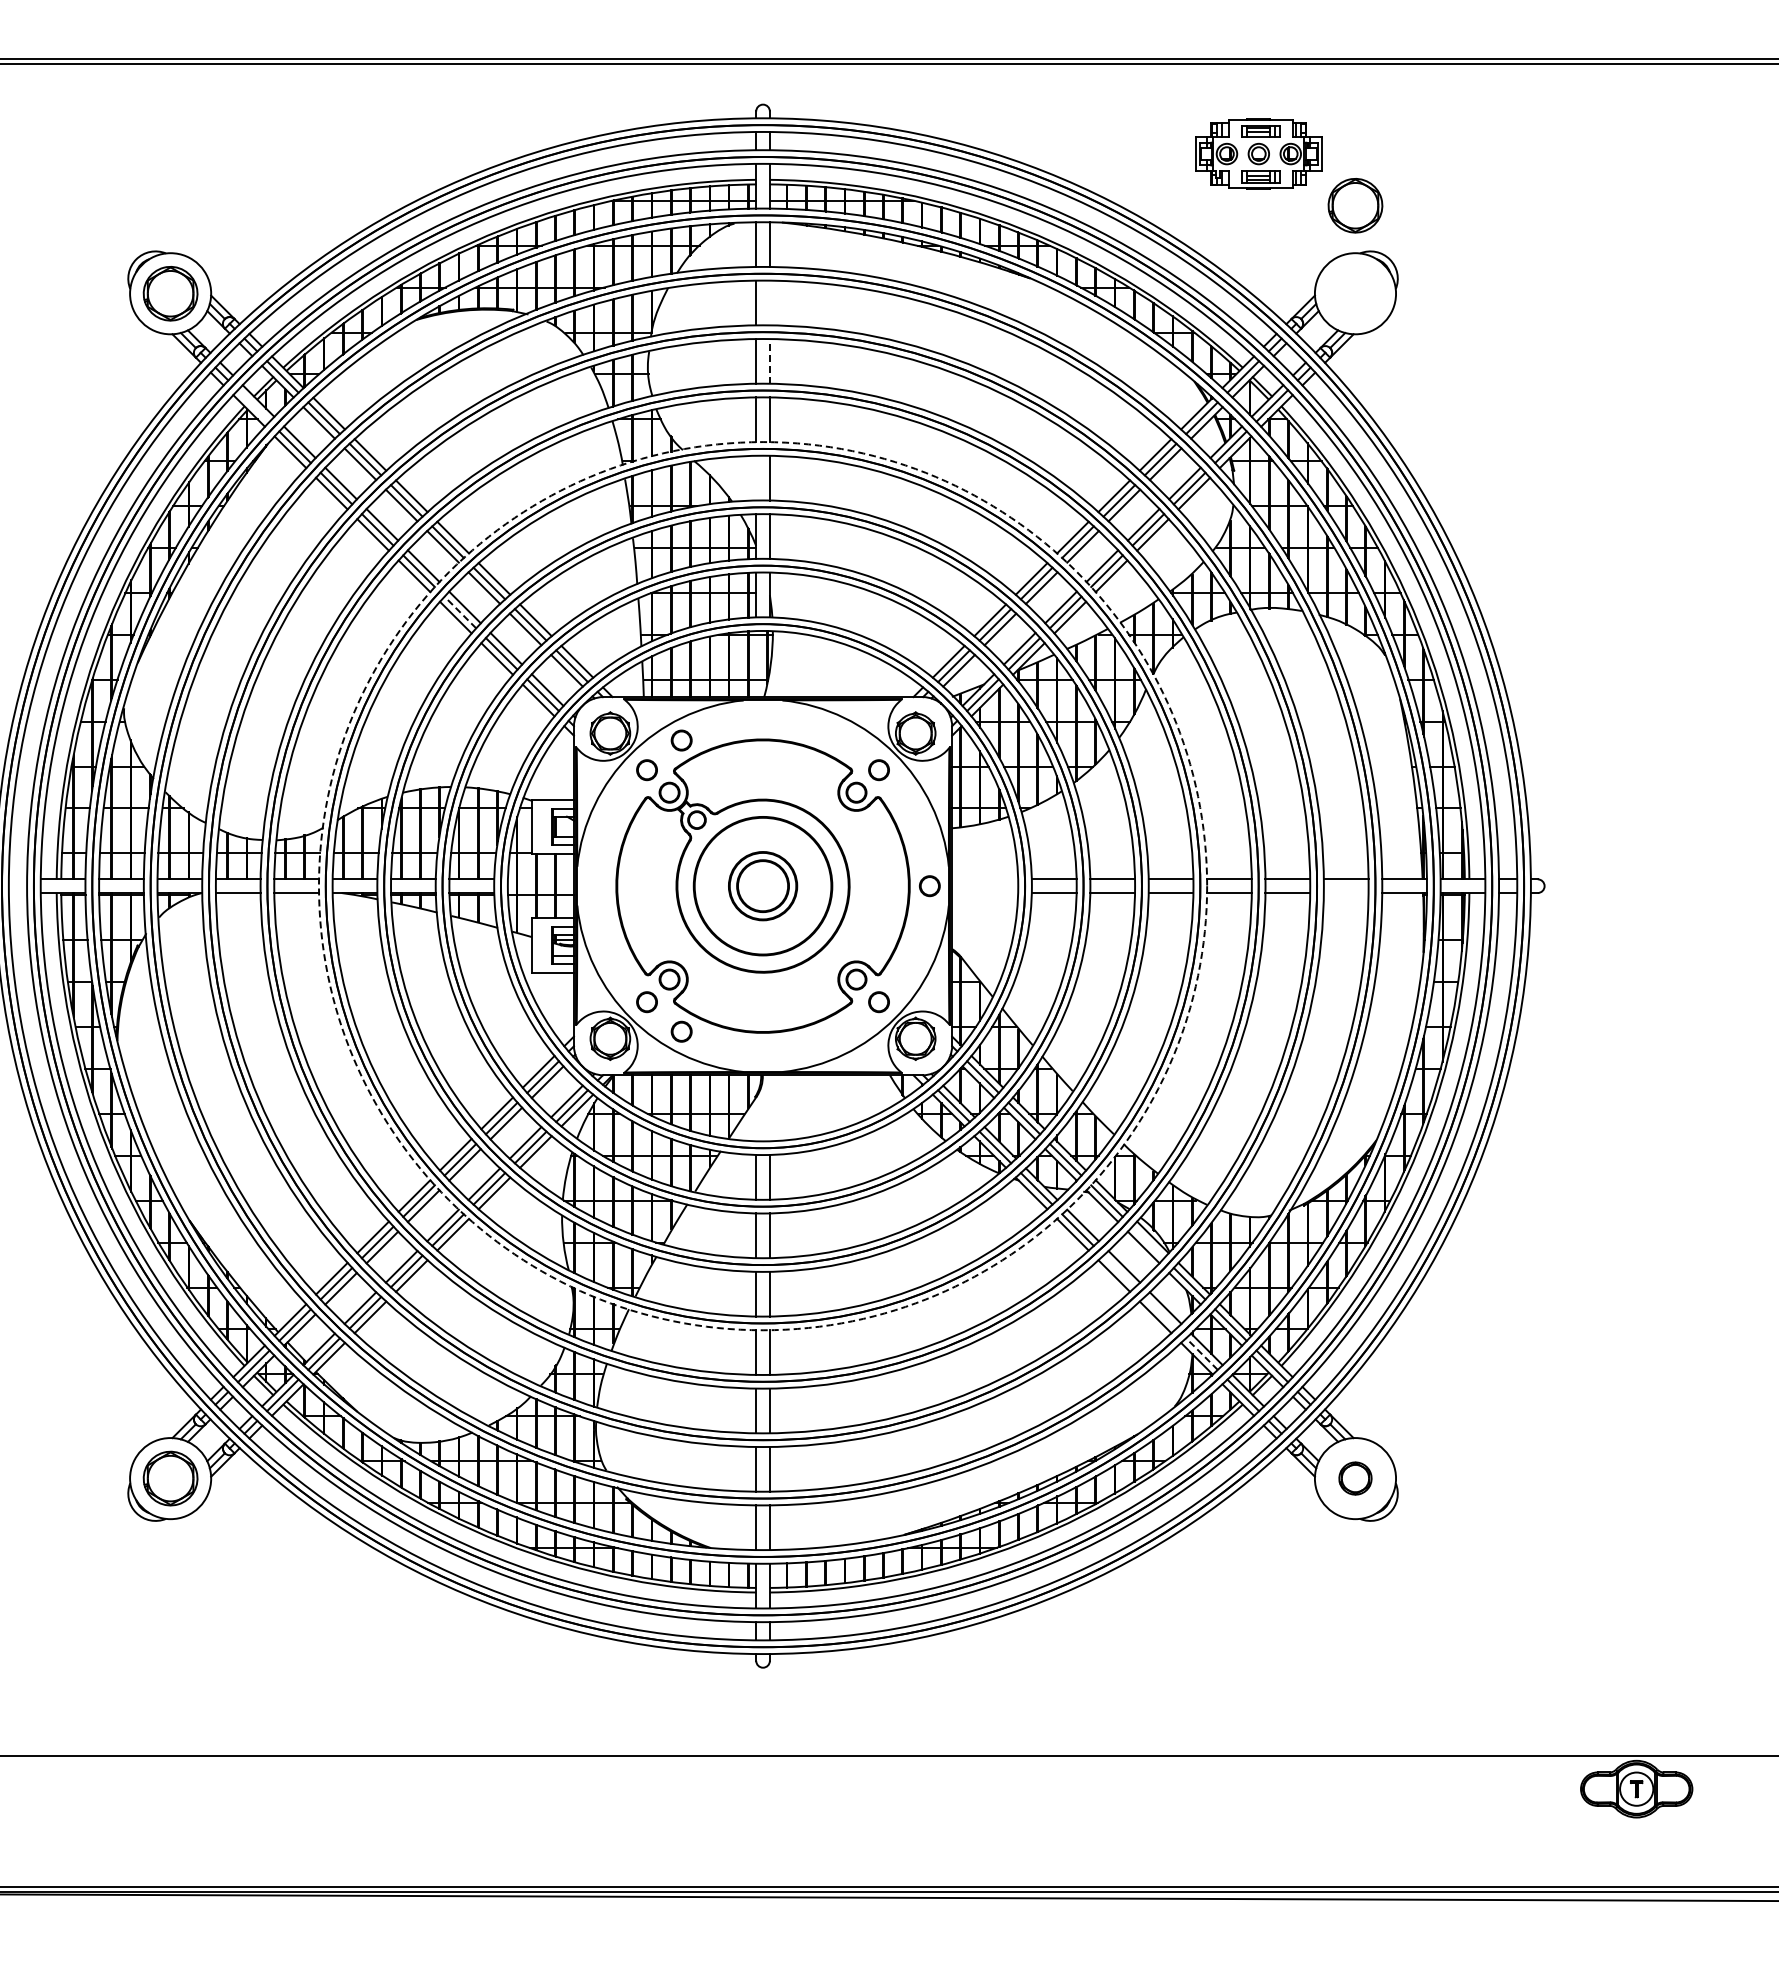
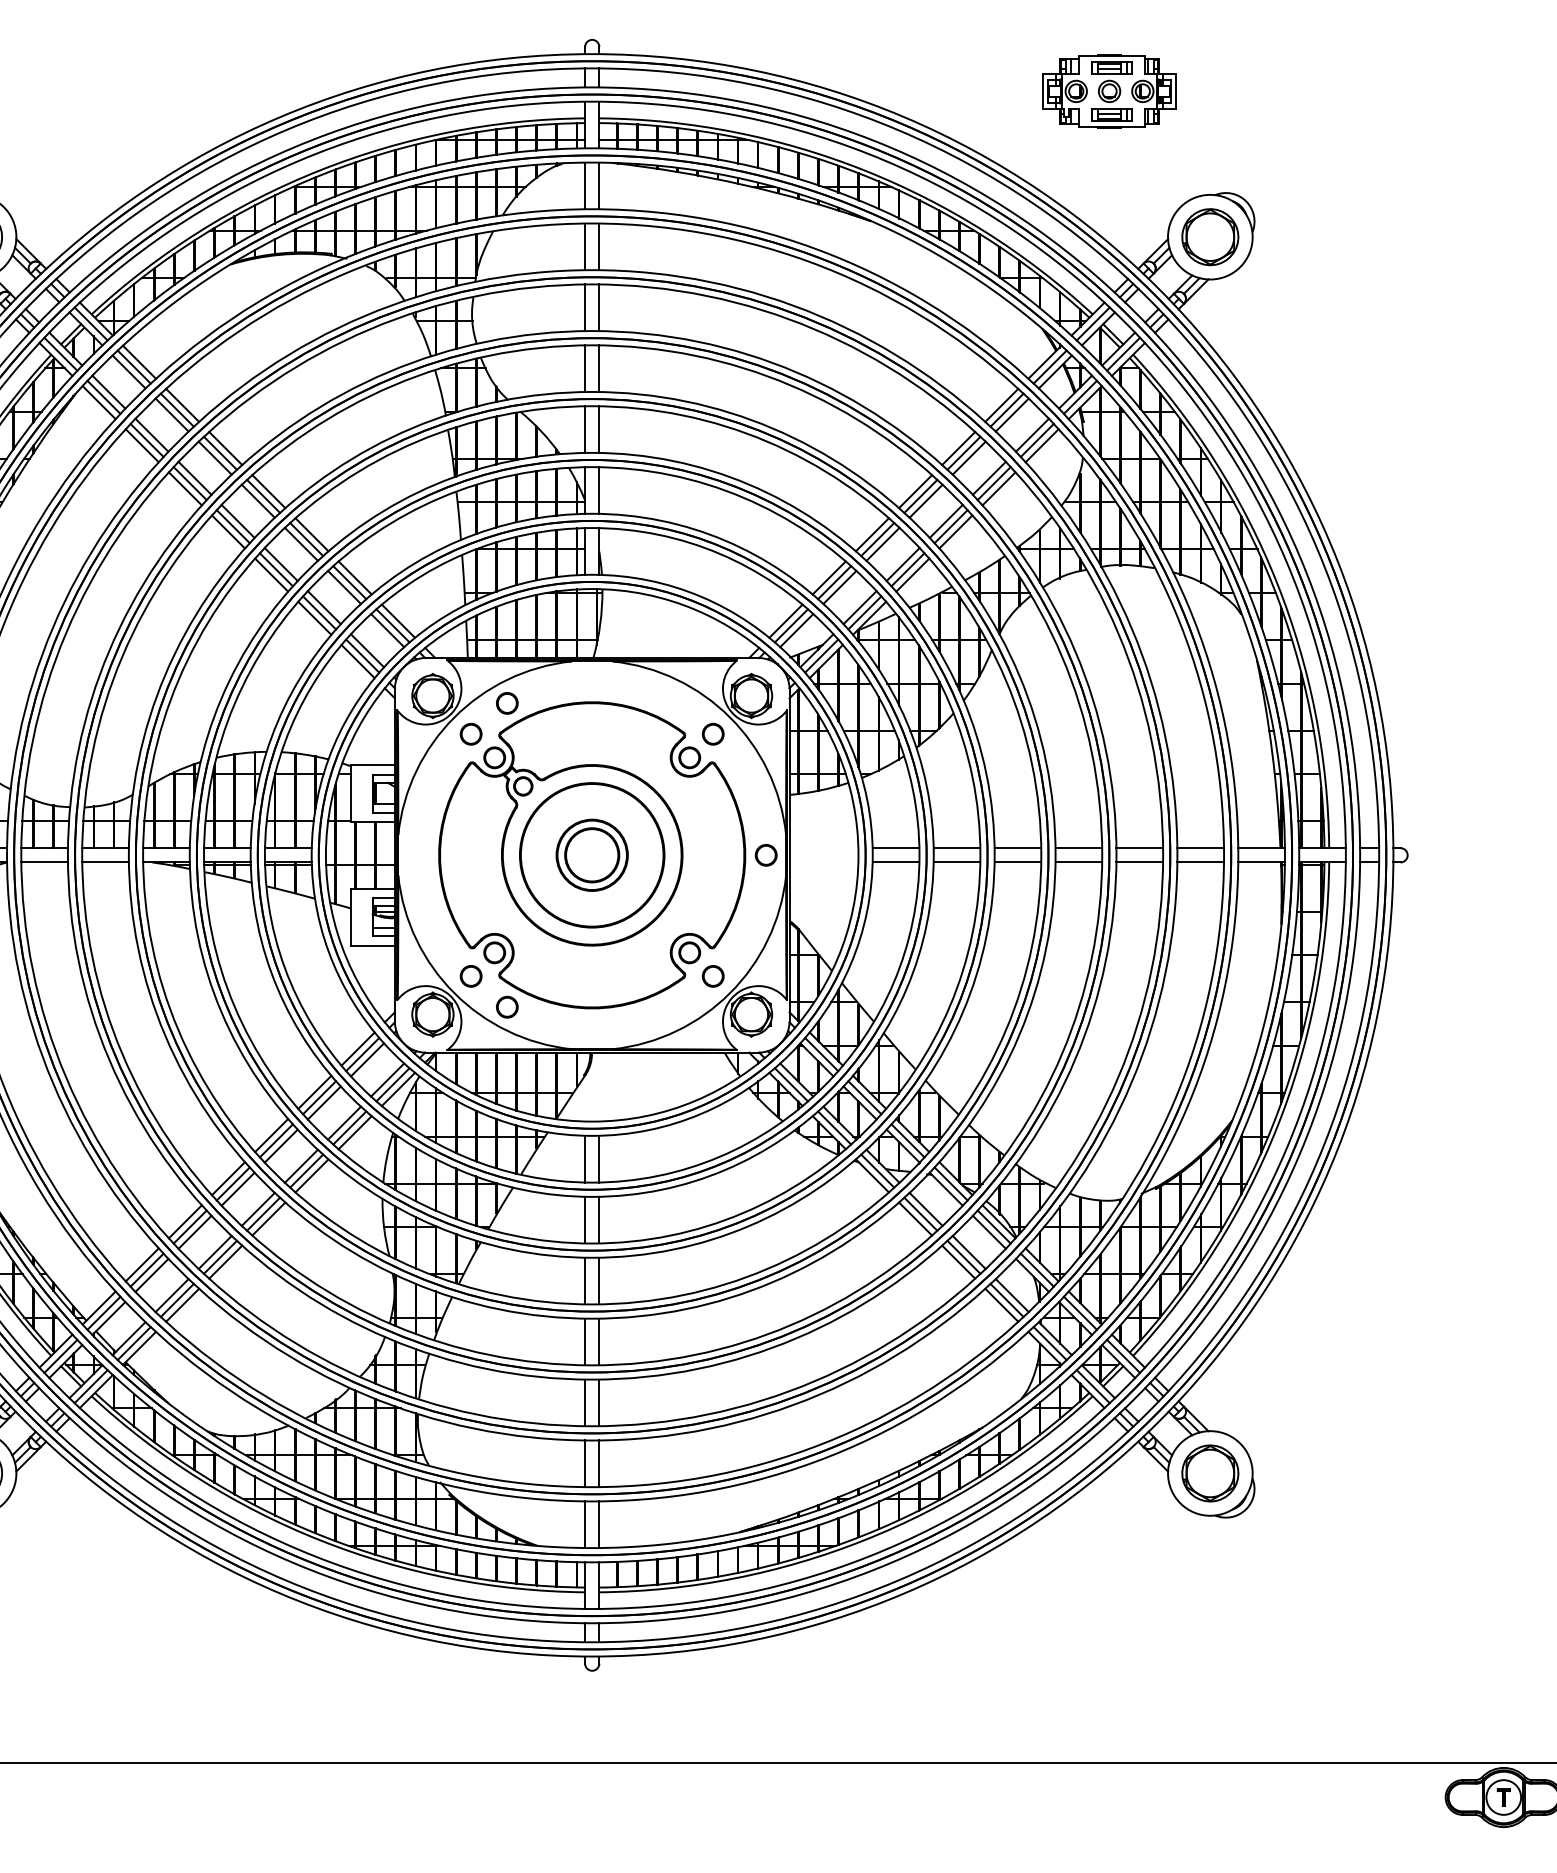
part: (1355, 205) -> (1210, 236), moved
line: (769, 302) -> (598, 246), added
line: (769, 360) -> (598, 306), dashed -> solid
line: (253, 405) -> (60, 353), added
line: (756, 477) -> (585, 428), added
line: (460, 612) -> (276, 569), dashed -> solid
circle: (762, 886) -> (591, 855), dashed -> solid
line: (1345, 893) -> (1199, 862), added
line: (1148, 1242) -> (994, 1227), added
line: (1119, 1271) -> (964, 1257), added
line: (1160, 1312) -> (1006, 1300), added
line: (1201, 1353) -> (1049, 1342), dashed -> solid
part: (1355, 1478) -> (1210, 1473), size x1.67

